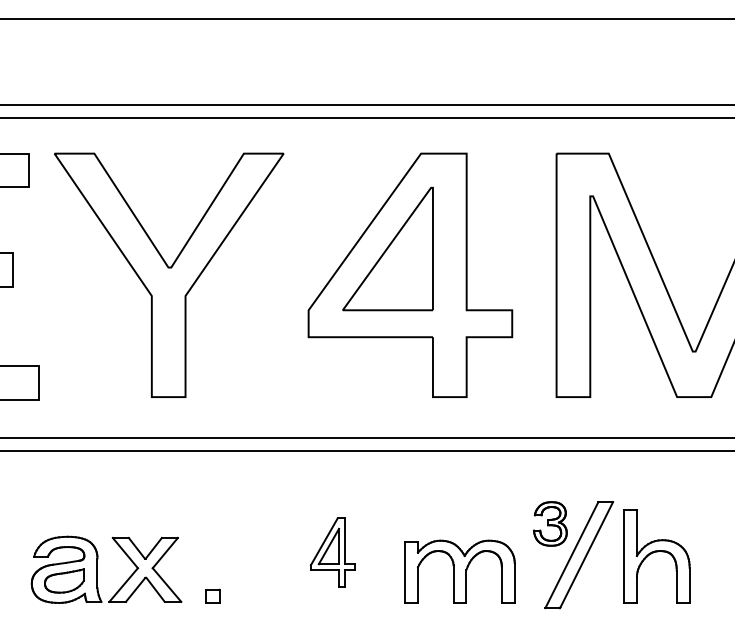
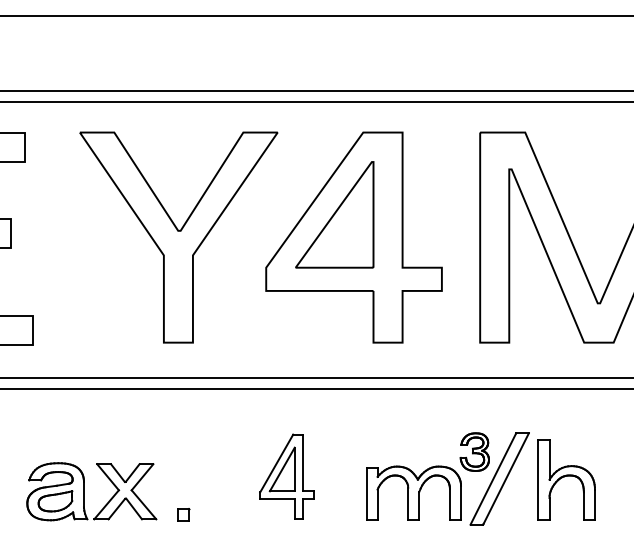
part: (168, 275) -> (178, 237), moved
part: (332, 552) -> (286, 476), size x1.43
part: (459, 570) -> (413, 492), moved

